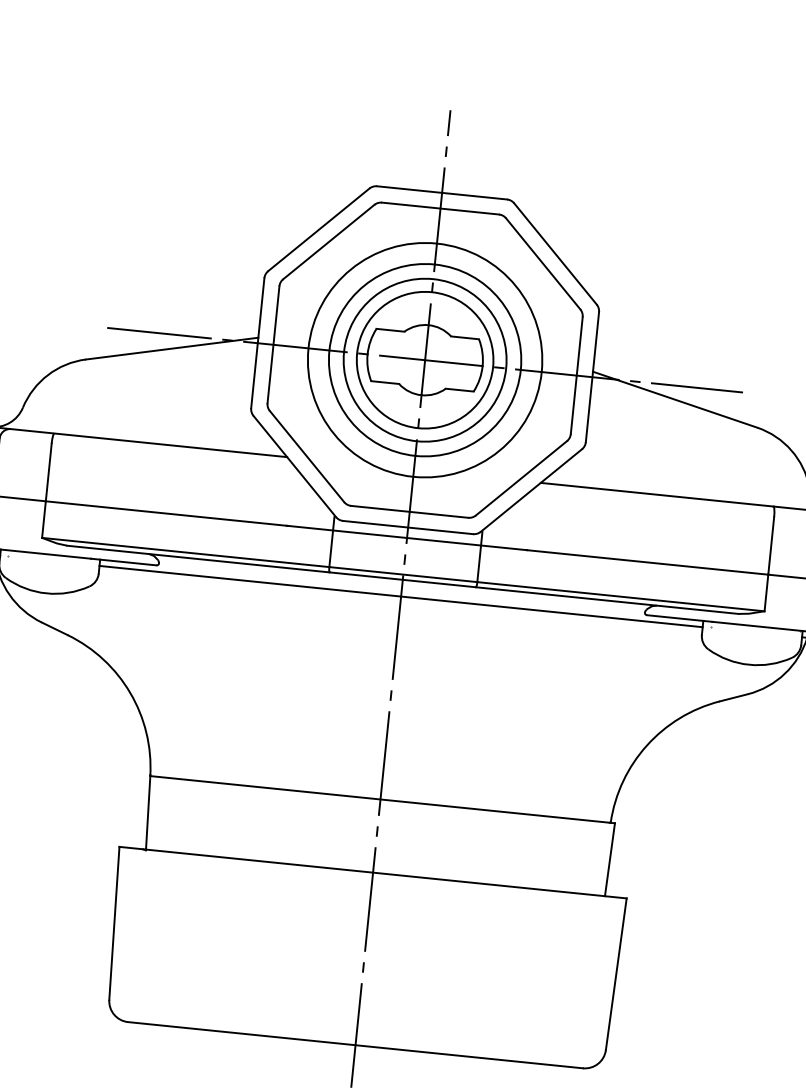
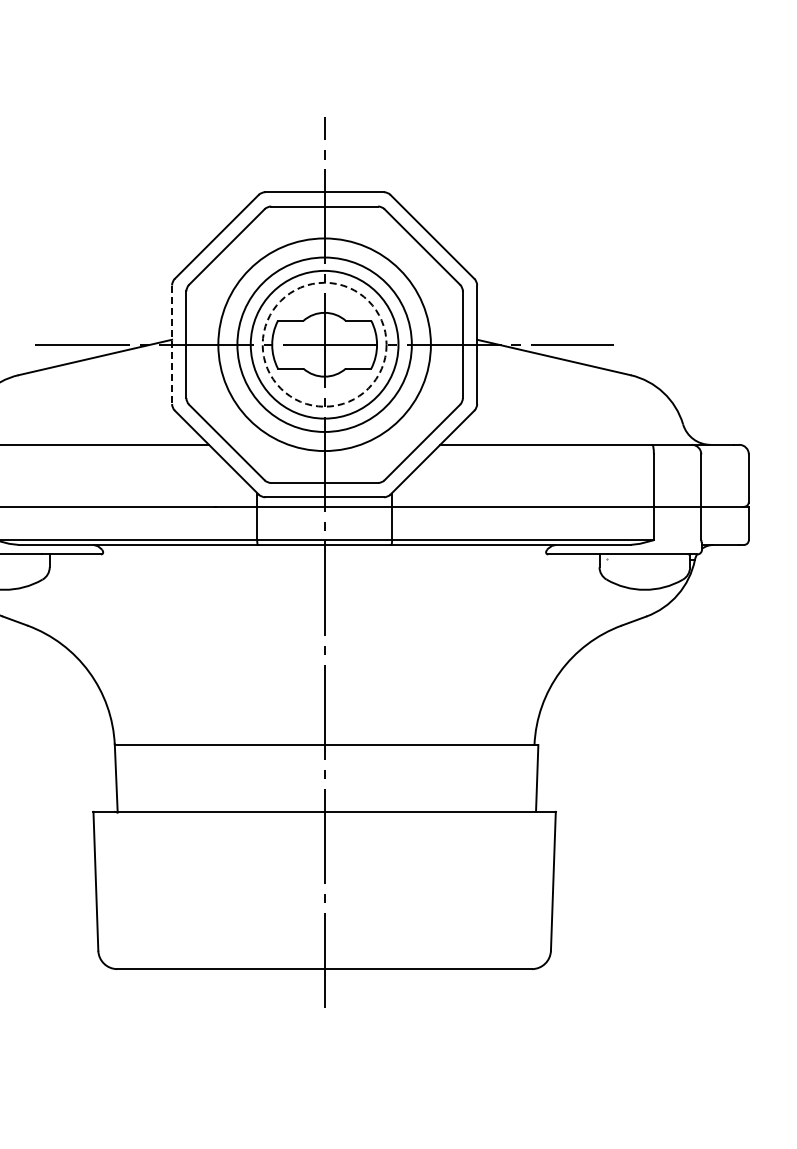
line: (258, 344) -> (172, 345), solid -> dashed
circle: (424, 359) -> (324, 344), solid -> dashed
line: (400, 596) -> (324, 560), removed

